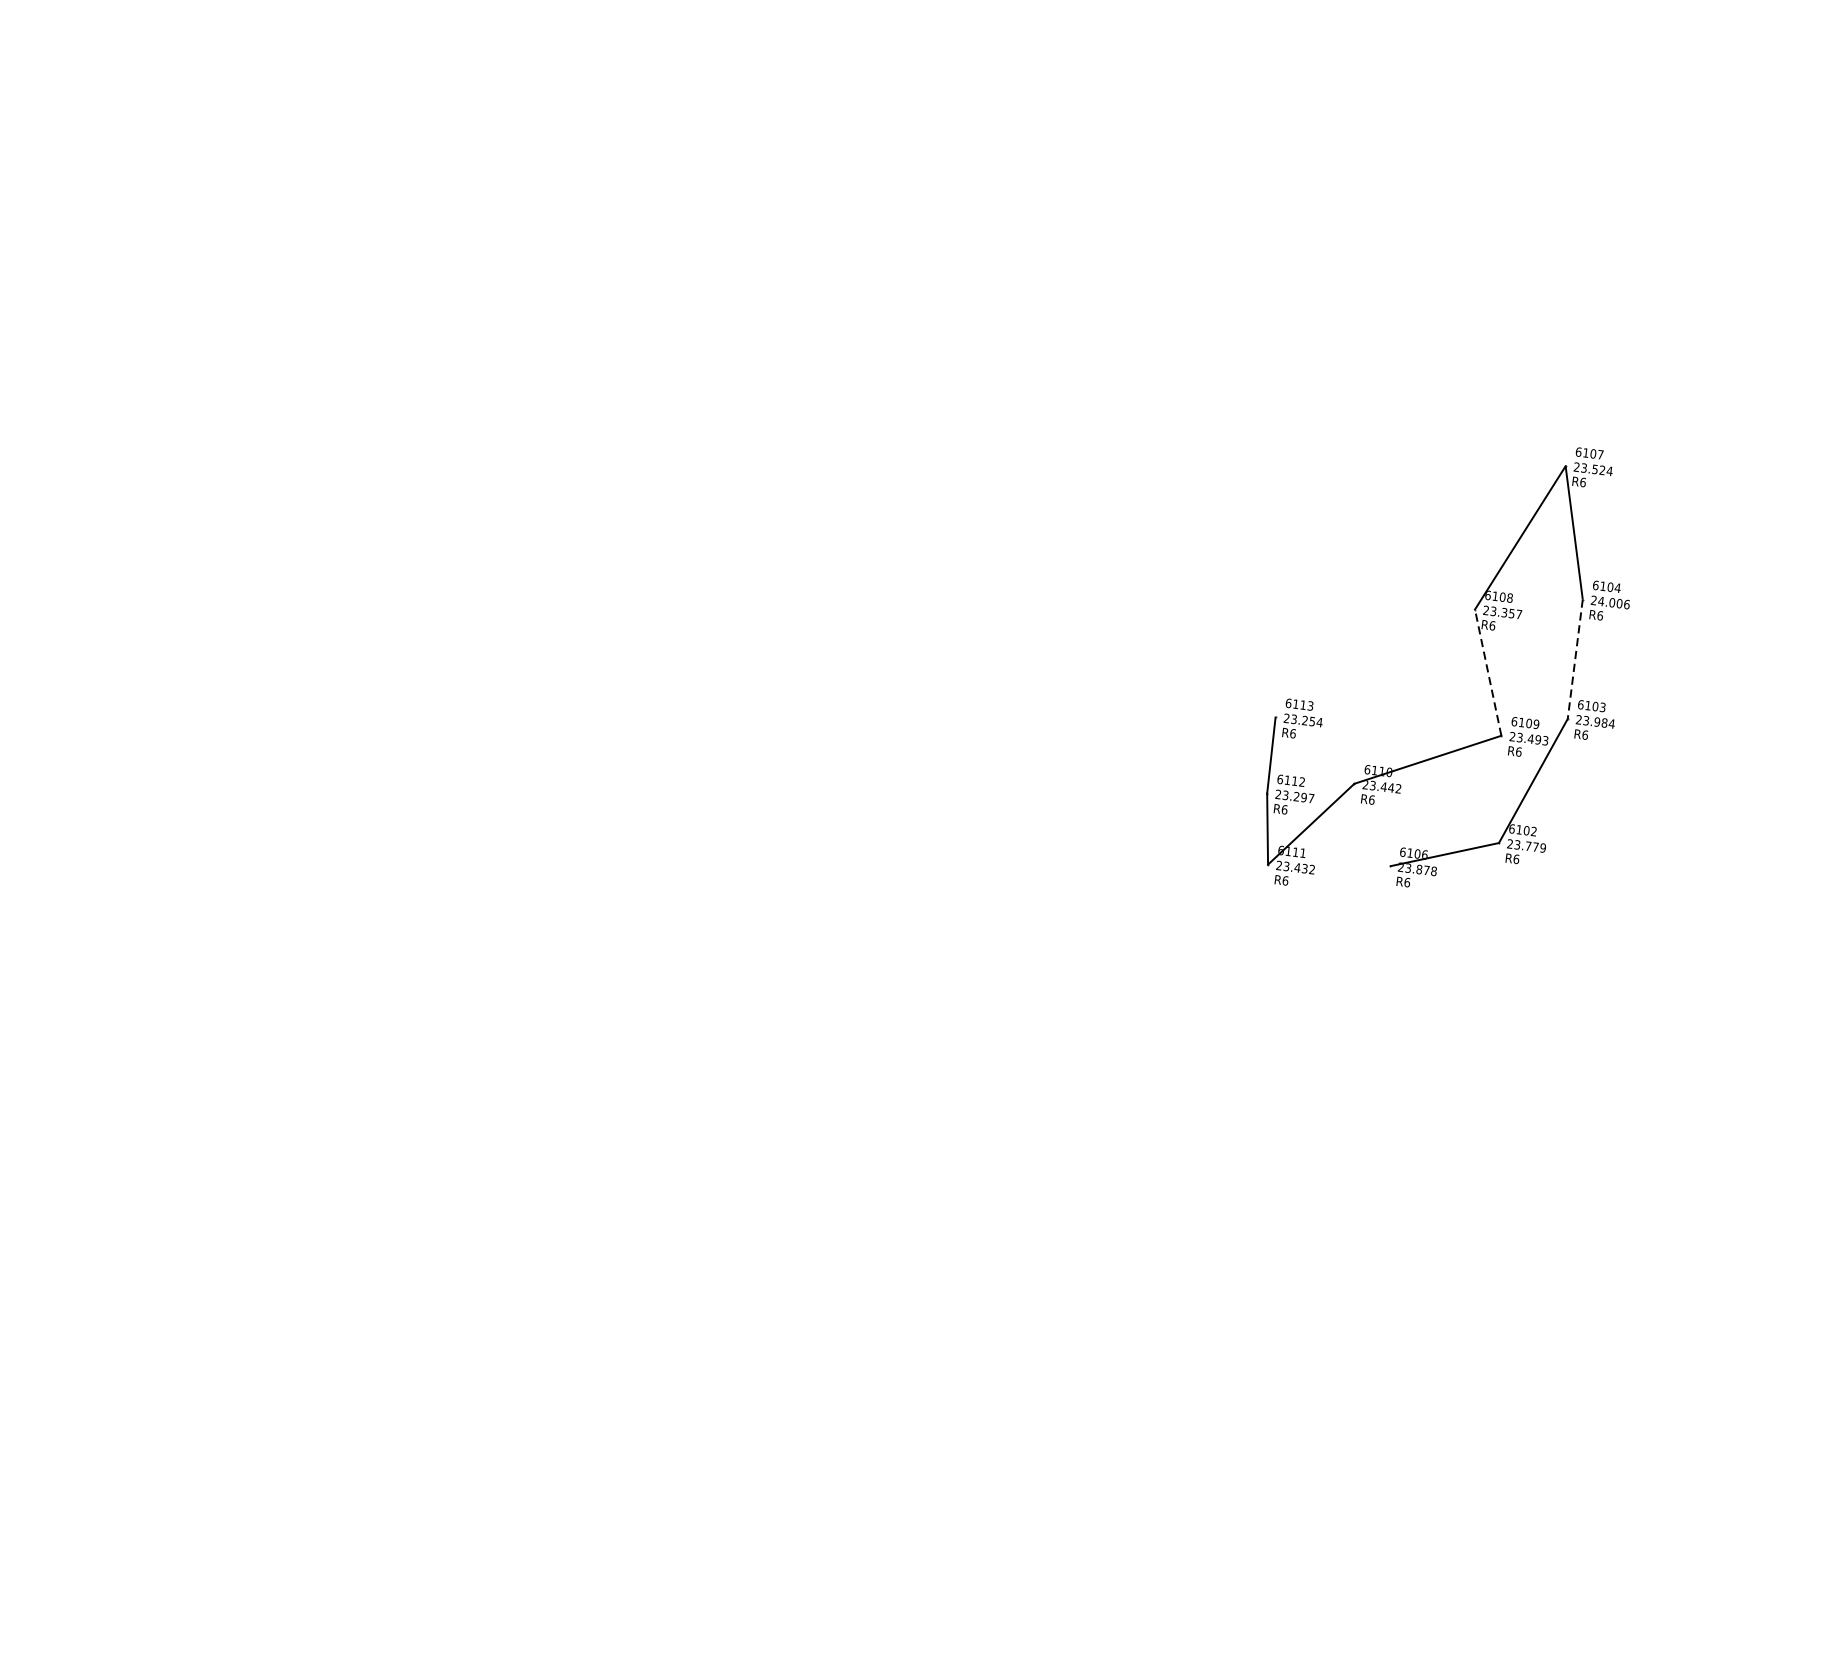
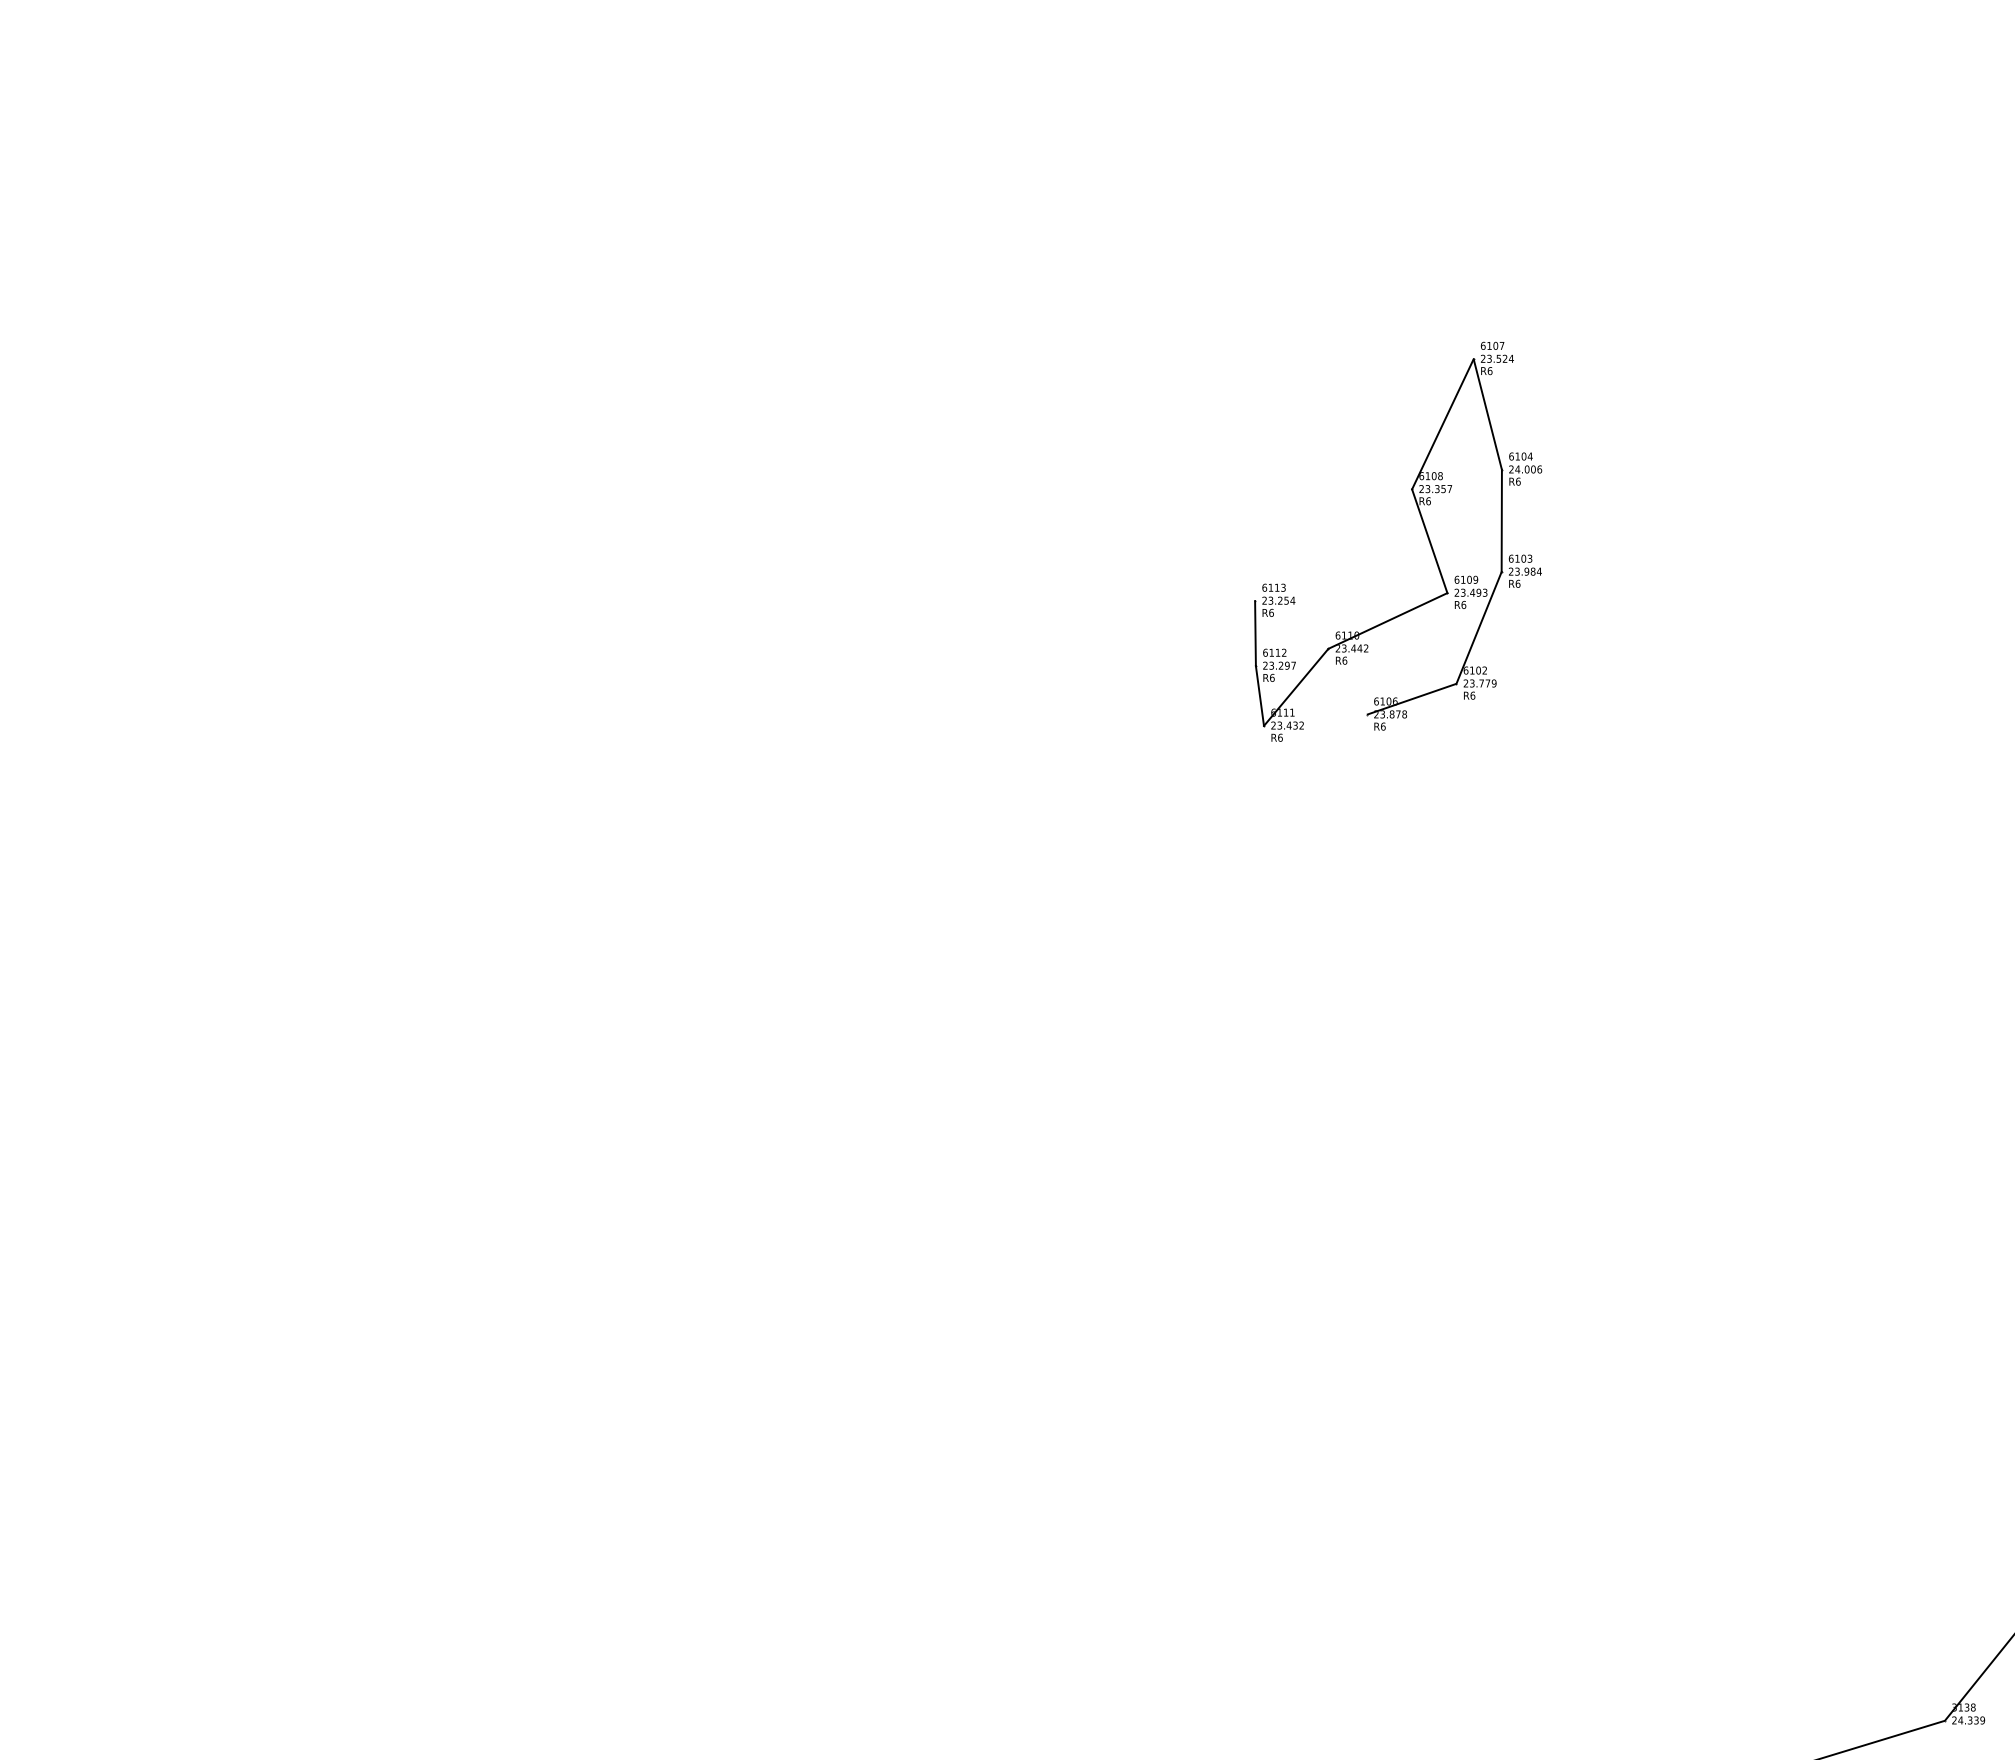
line: (1574, 659) -> (1501, 521), dashed -> solid
line: (1487, 672) -> (1429, 541), dashed -> solid

